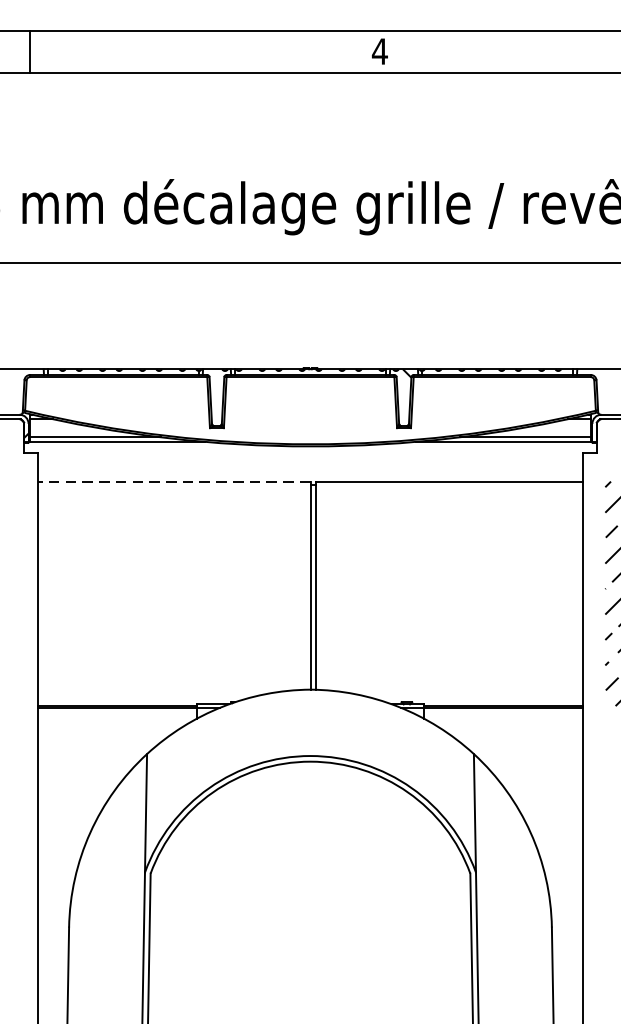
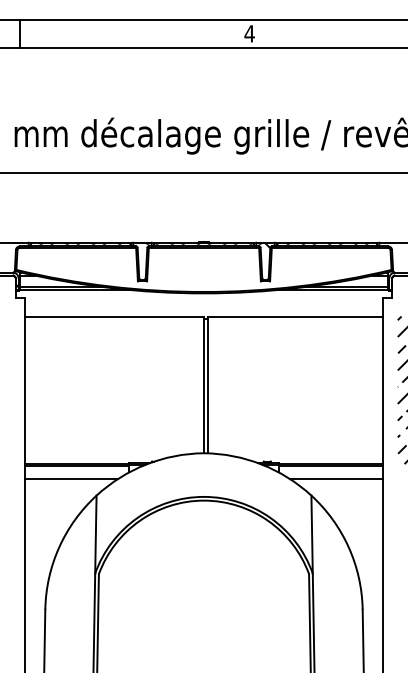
line: (174, 481) -> (114, 316), dashed -> solid
line: (108, 729) -> (71, 479), added
line: (510, 729) -> (335, 479), added

